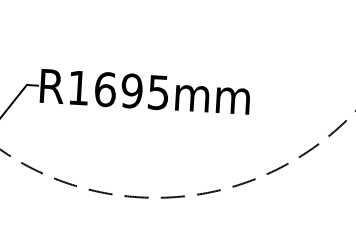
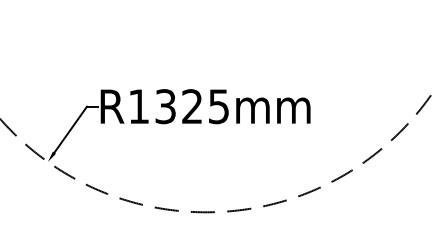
text: (118, 90) -> (178, 106), R1695mm -> R1325mm

